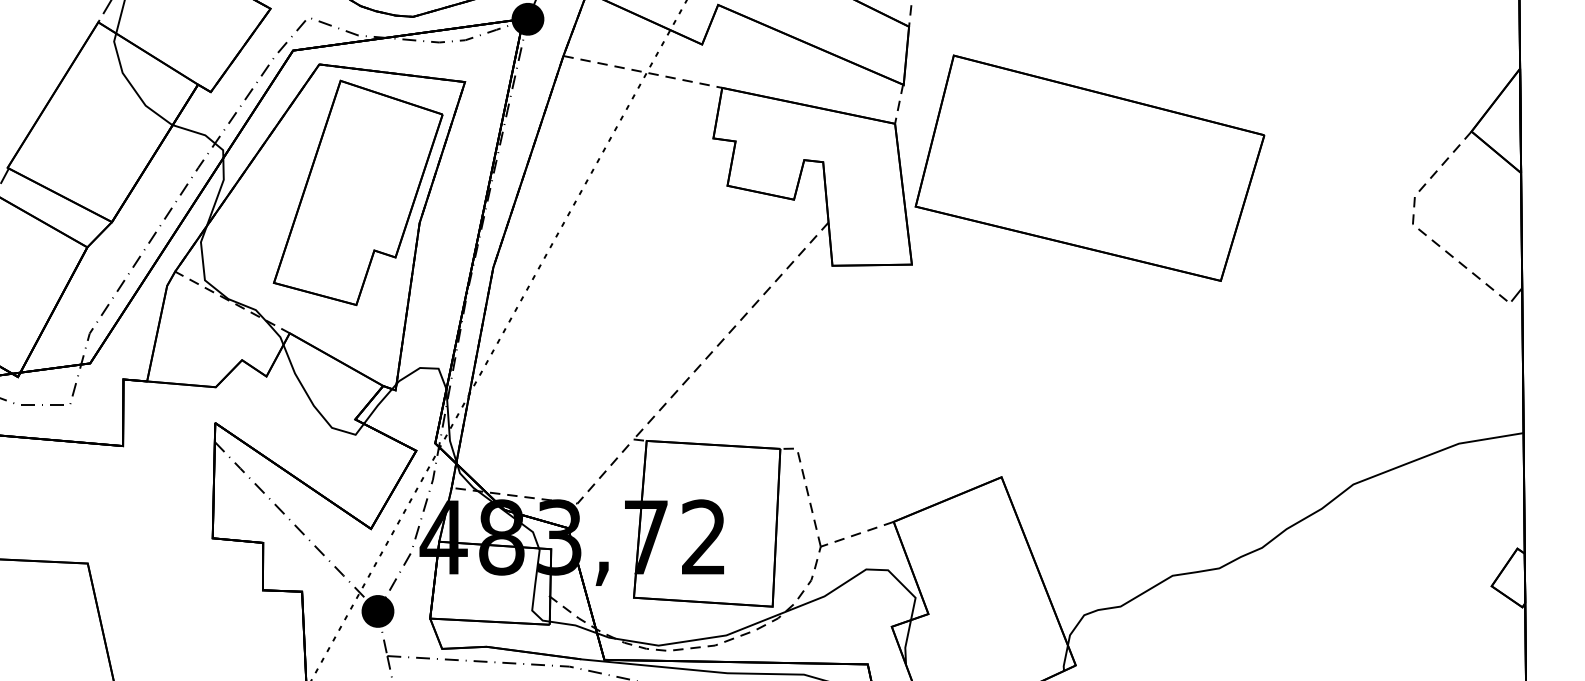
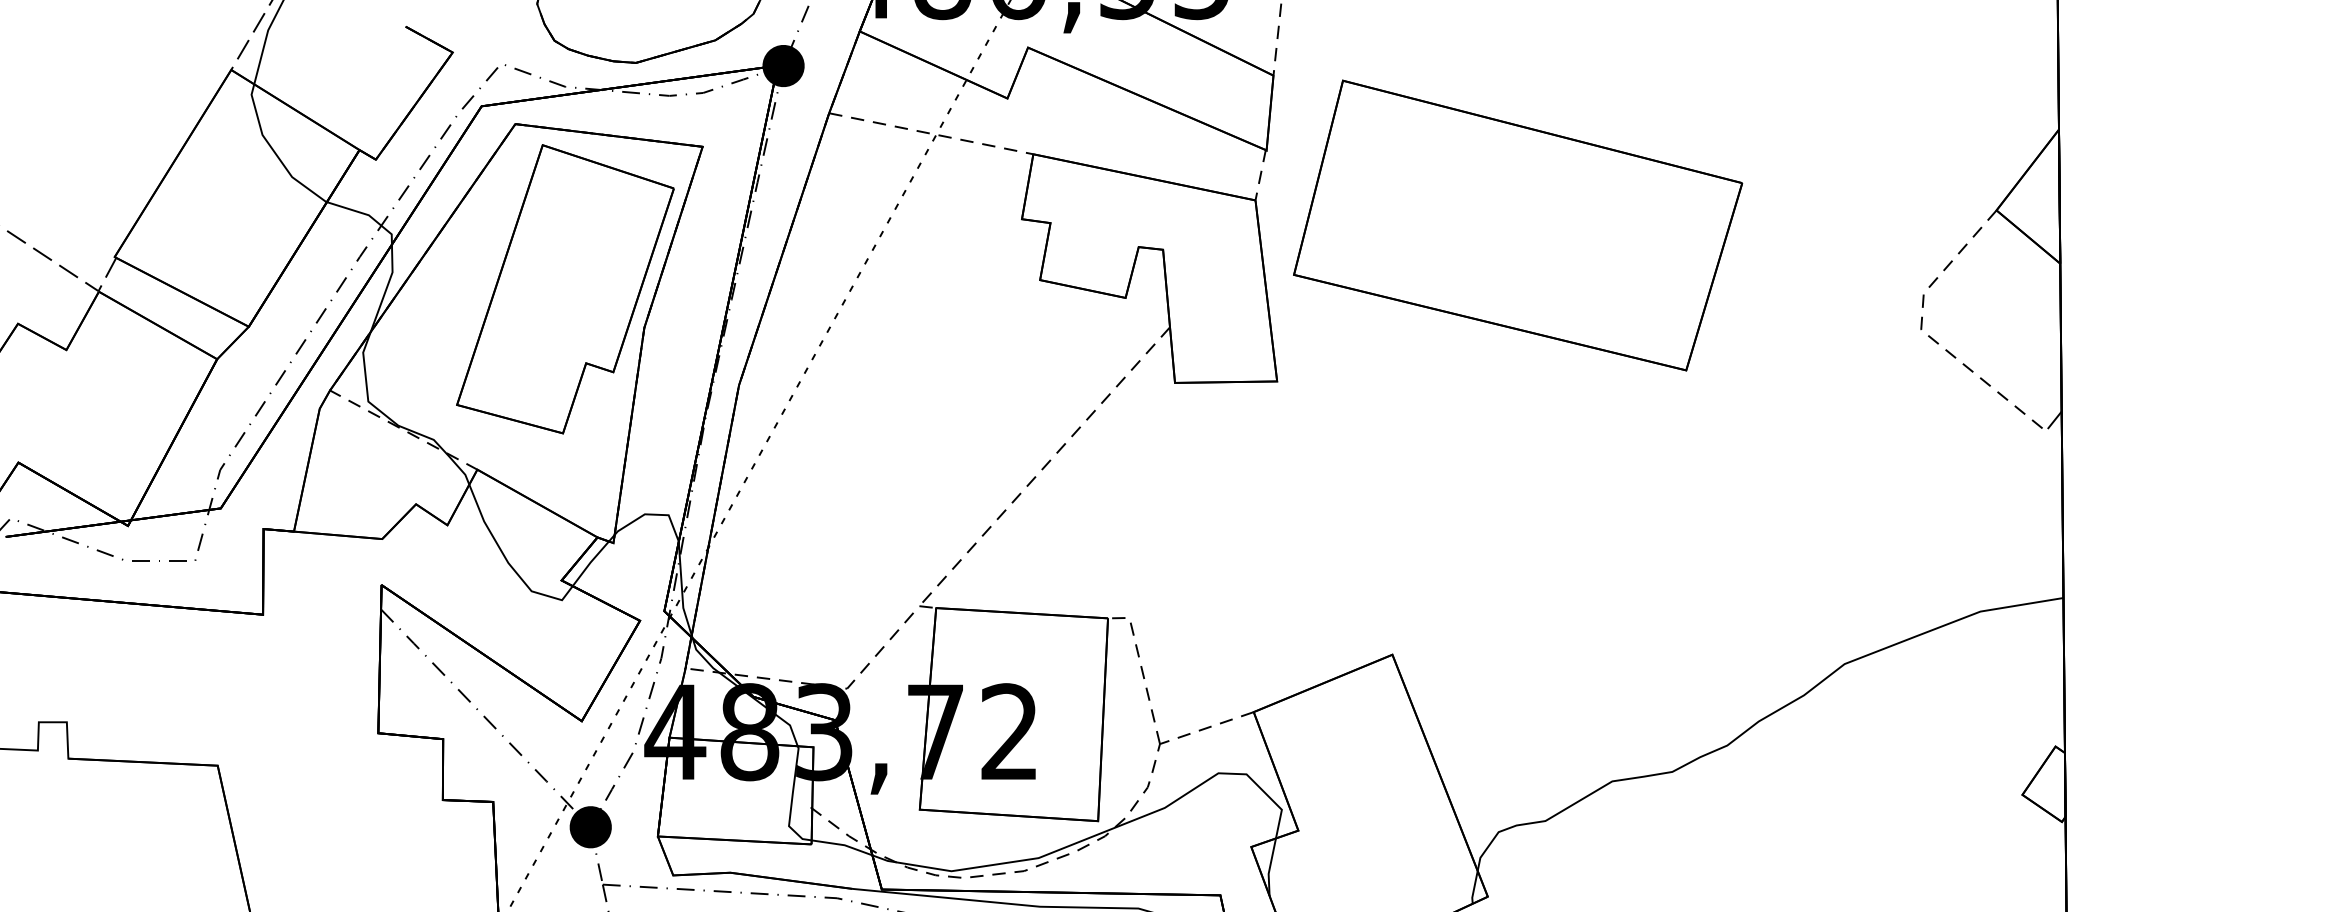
part: (1090, 168) -> (1518, 225), moved

